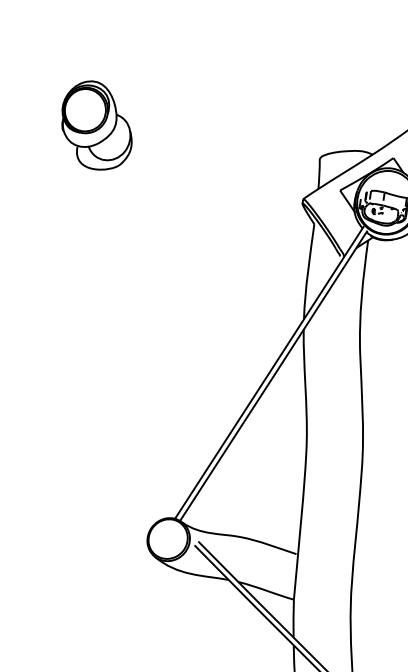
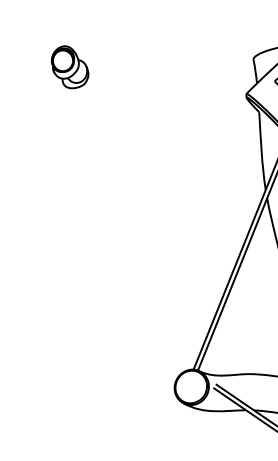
part: (96, 125) -> (69, 67), size x0.6

